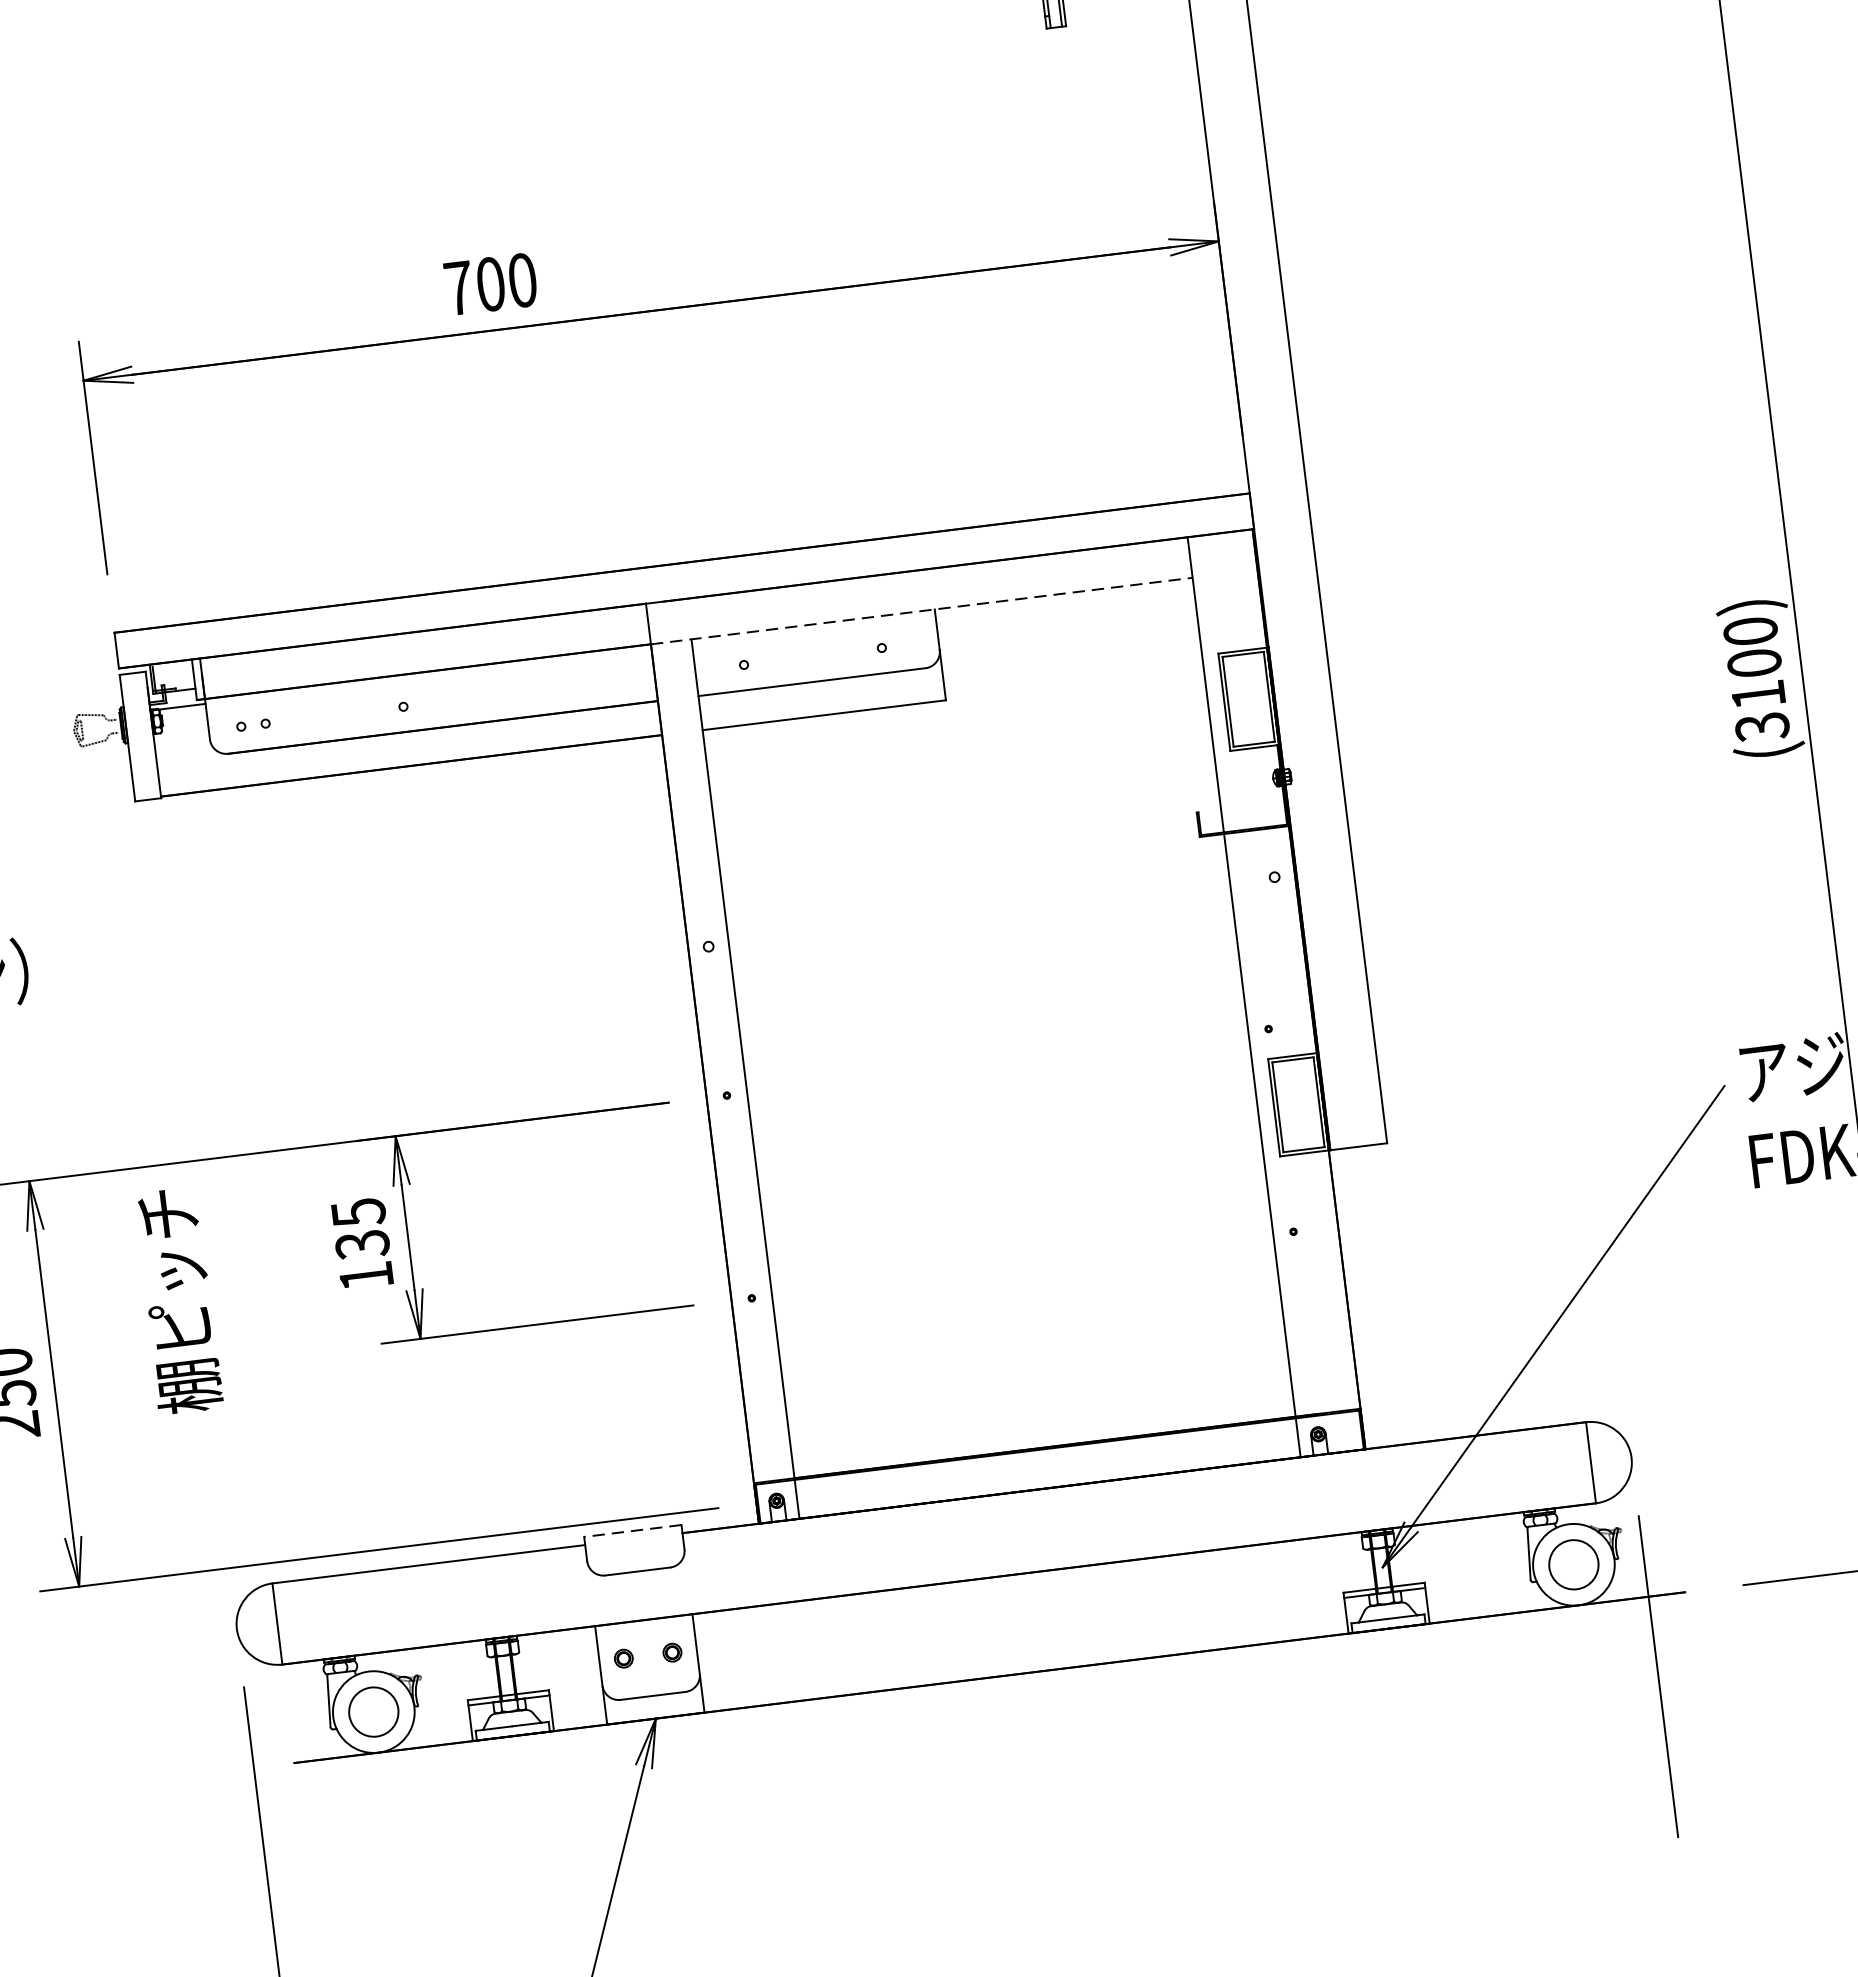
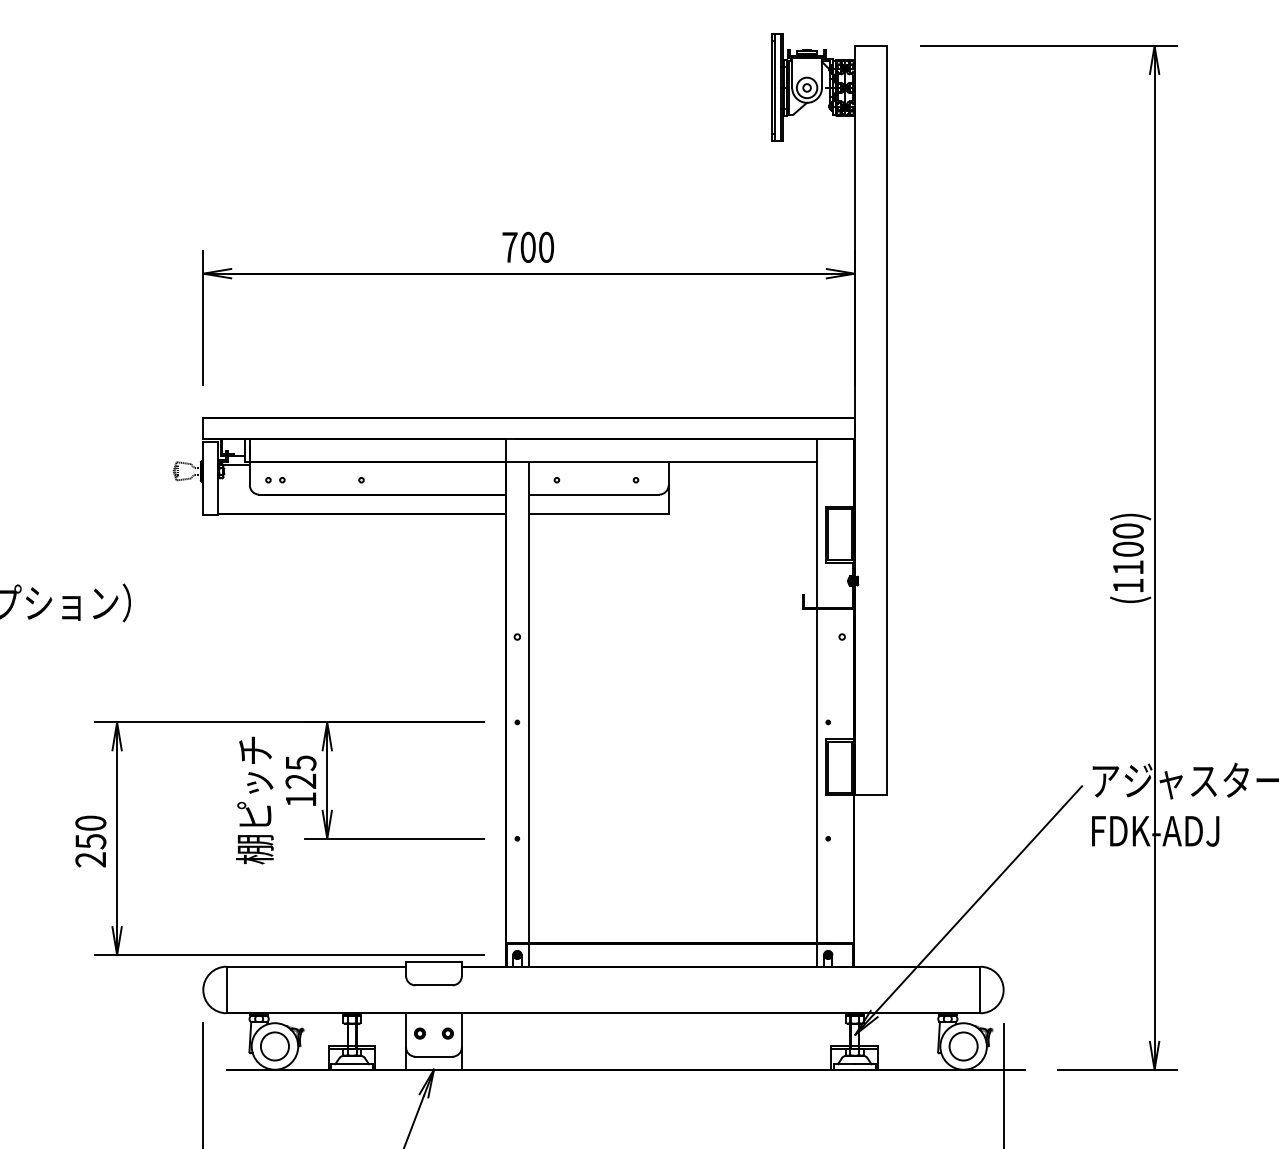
text: (489, 282) -> (527, 246), moved
line: (922, 611) -> (661, 462), dashed -> solid
text: (1760, 726) -> (1127, 585), (3100) -> (1100)
text: (363, 1244) -> (301, 781), 135 -> 125
text: (177, 1301) -> (254, 800), moved
line: (632, 1531) -> (433, 962), dashed -> solid

